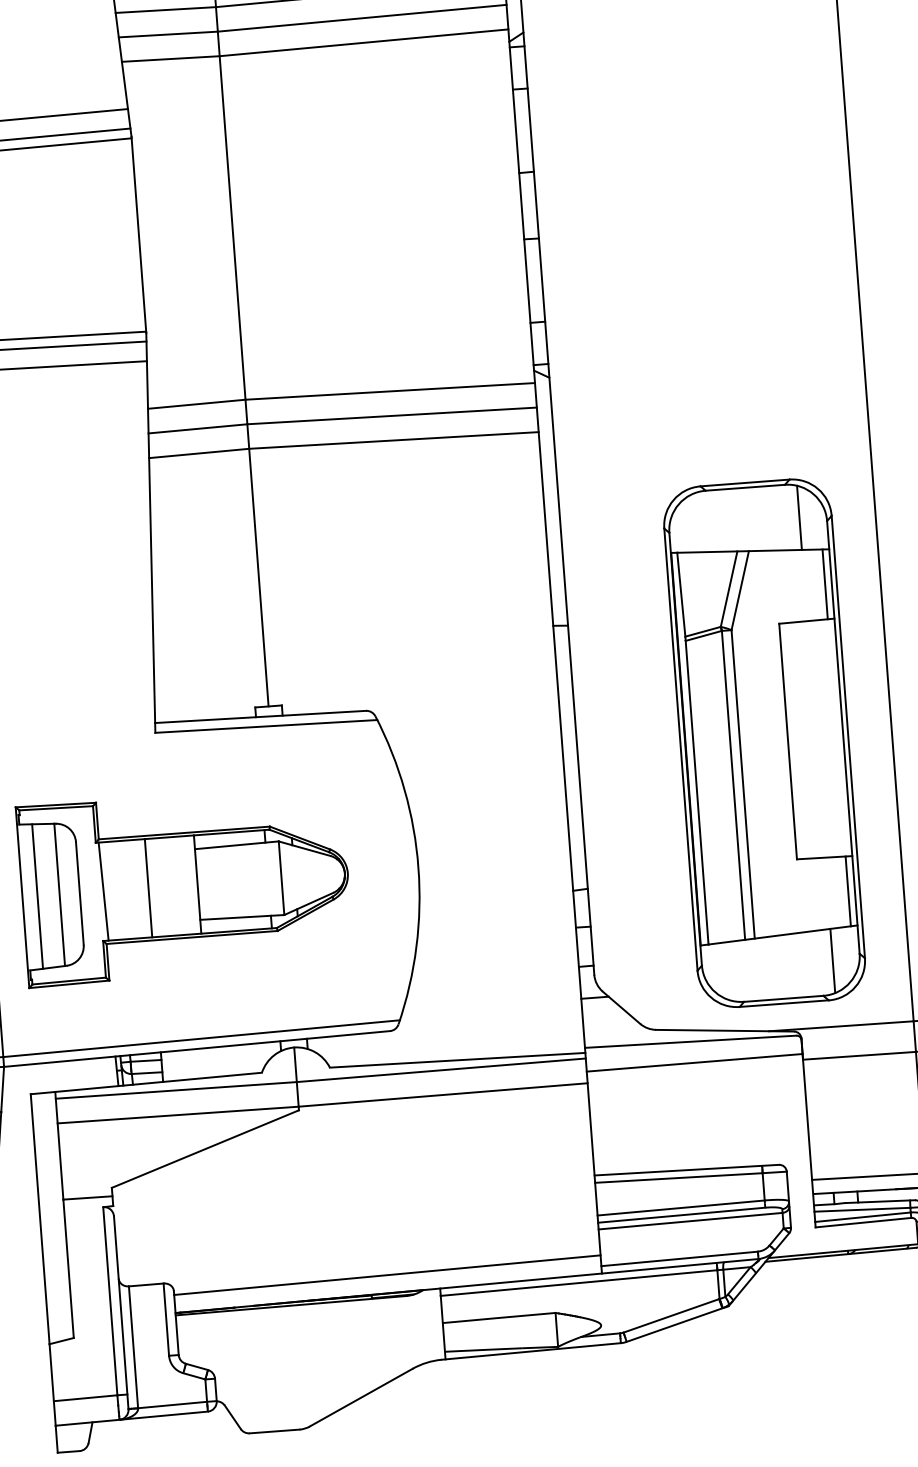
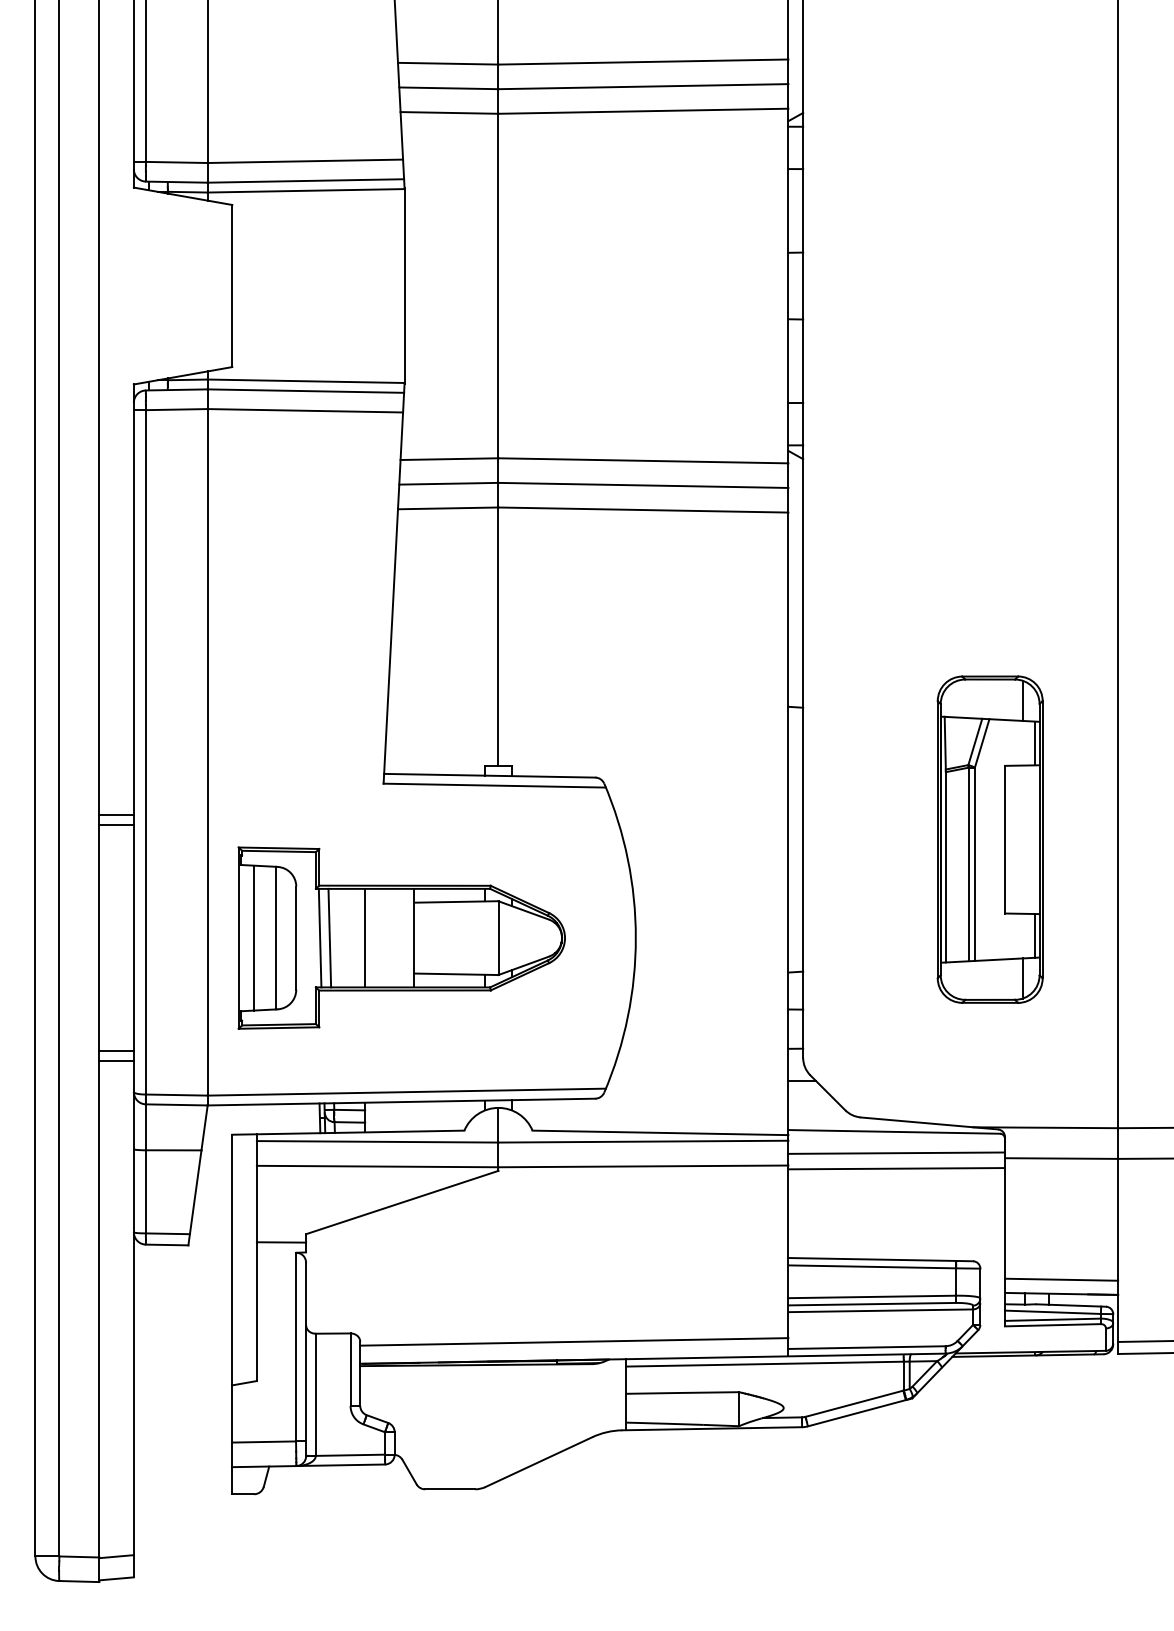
part: (763, 743) -> (989, 839), size x0.62
line: (112, 890) -> (329, 937), added
line: (695, 1078) -> (896, 1168), added

